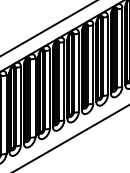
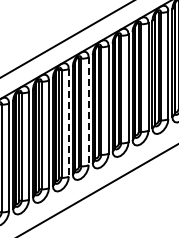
line: (64, 81) -> (88, 111), solid -> dashed
line: (49, 89) -> (68, 122), solid -> dashed

